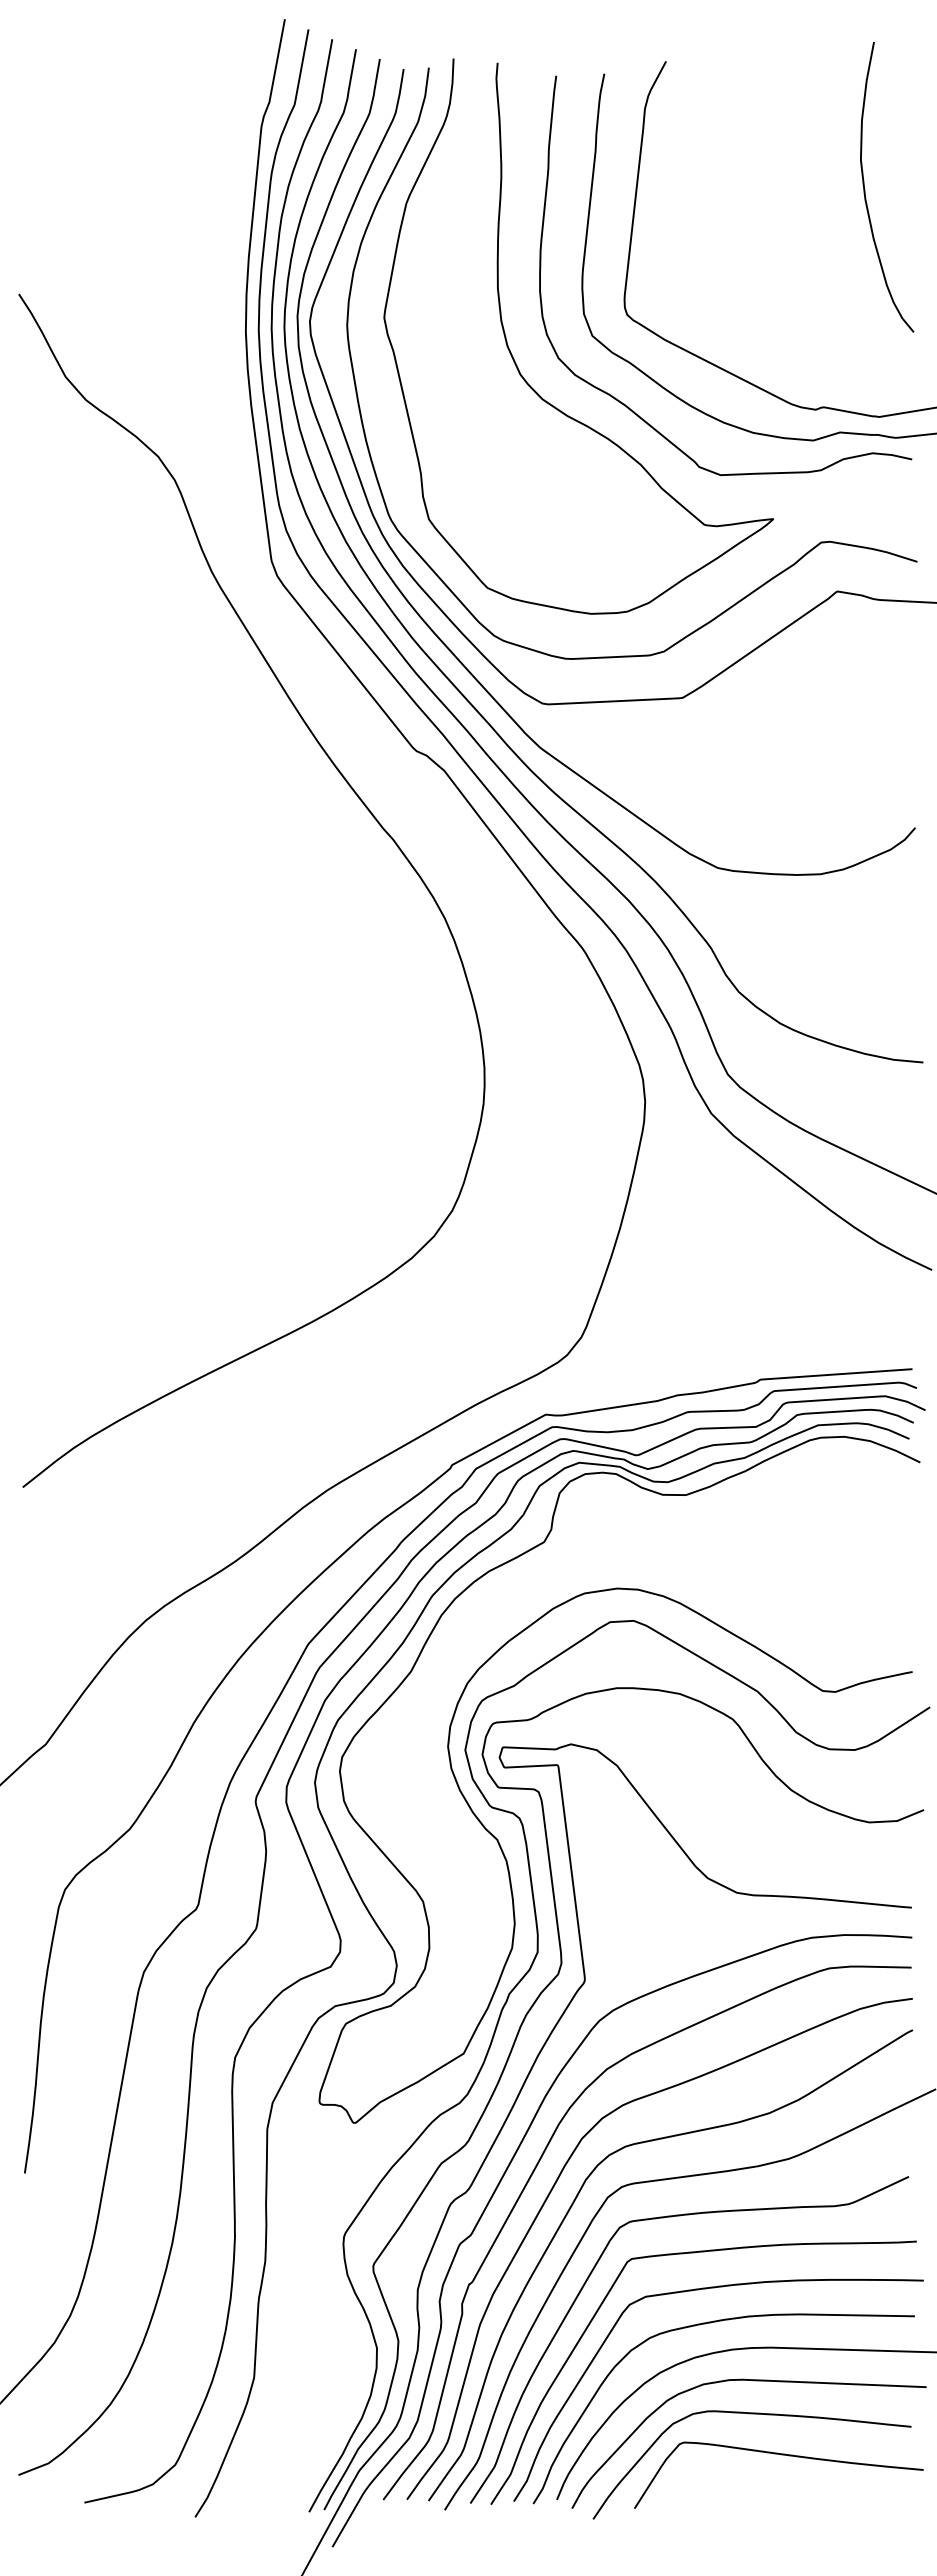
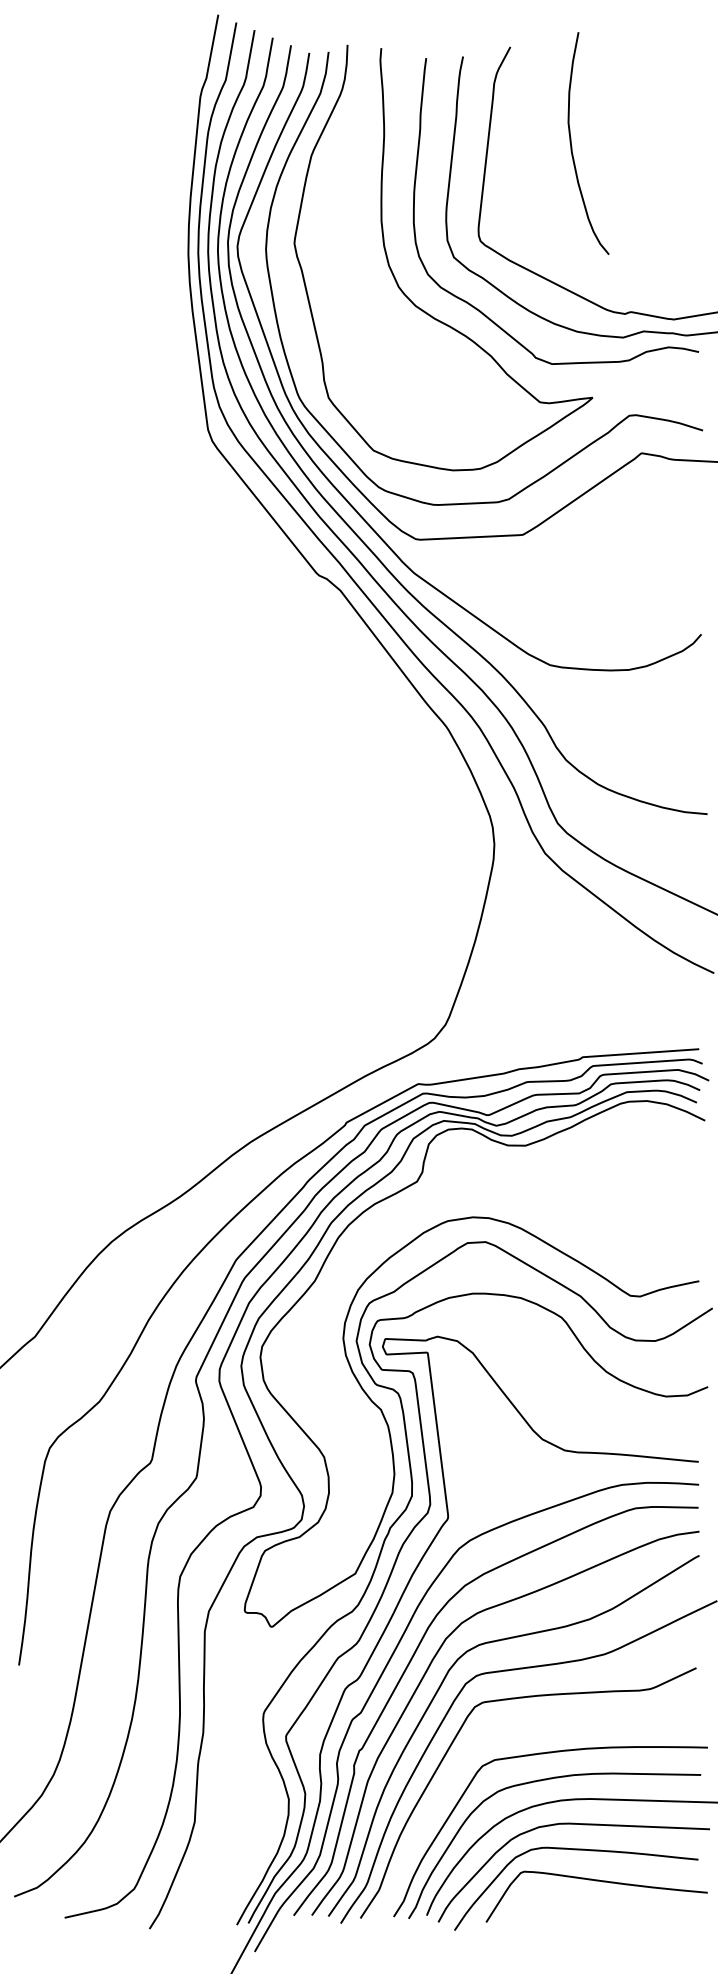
curve: (865, 188) -> (572, 144), moved
curve: (364, 806) -> (279, 618), removed
curve: (694, 2253) -> (532, 1726), removed

